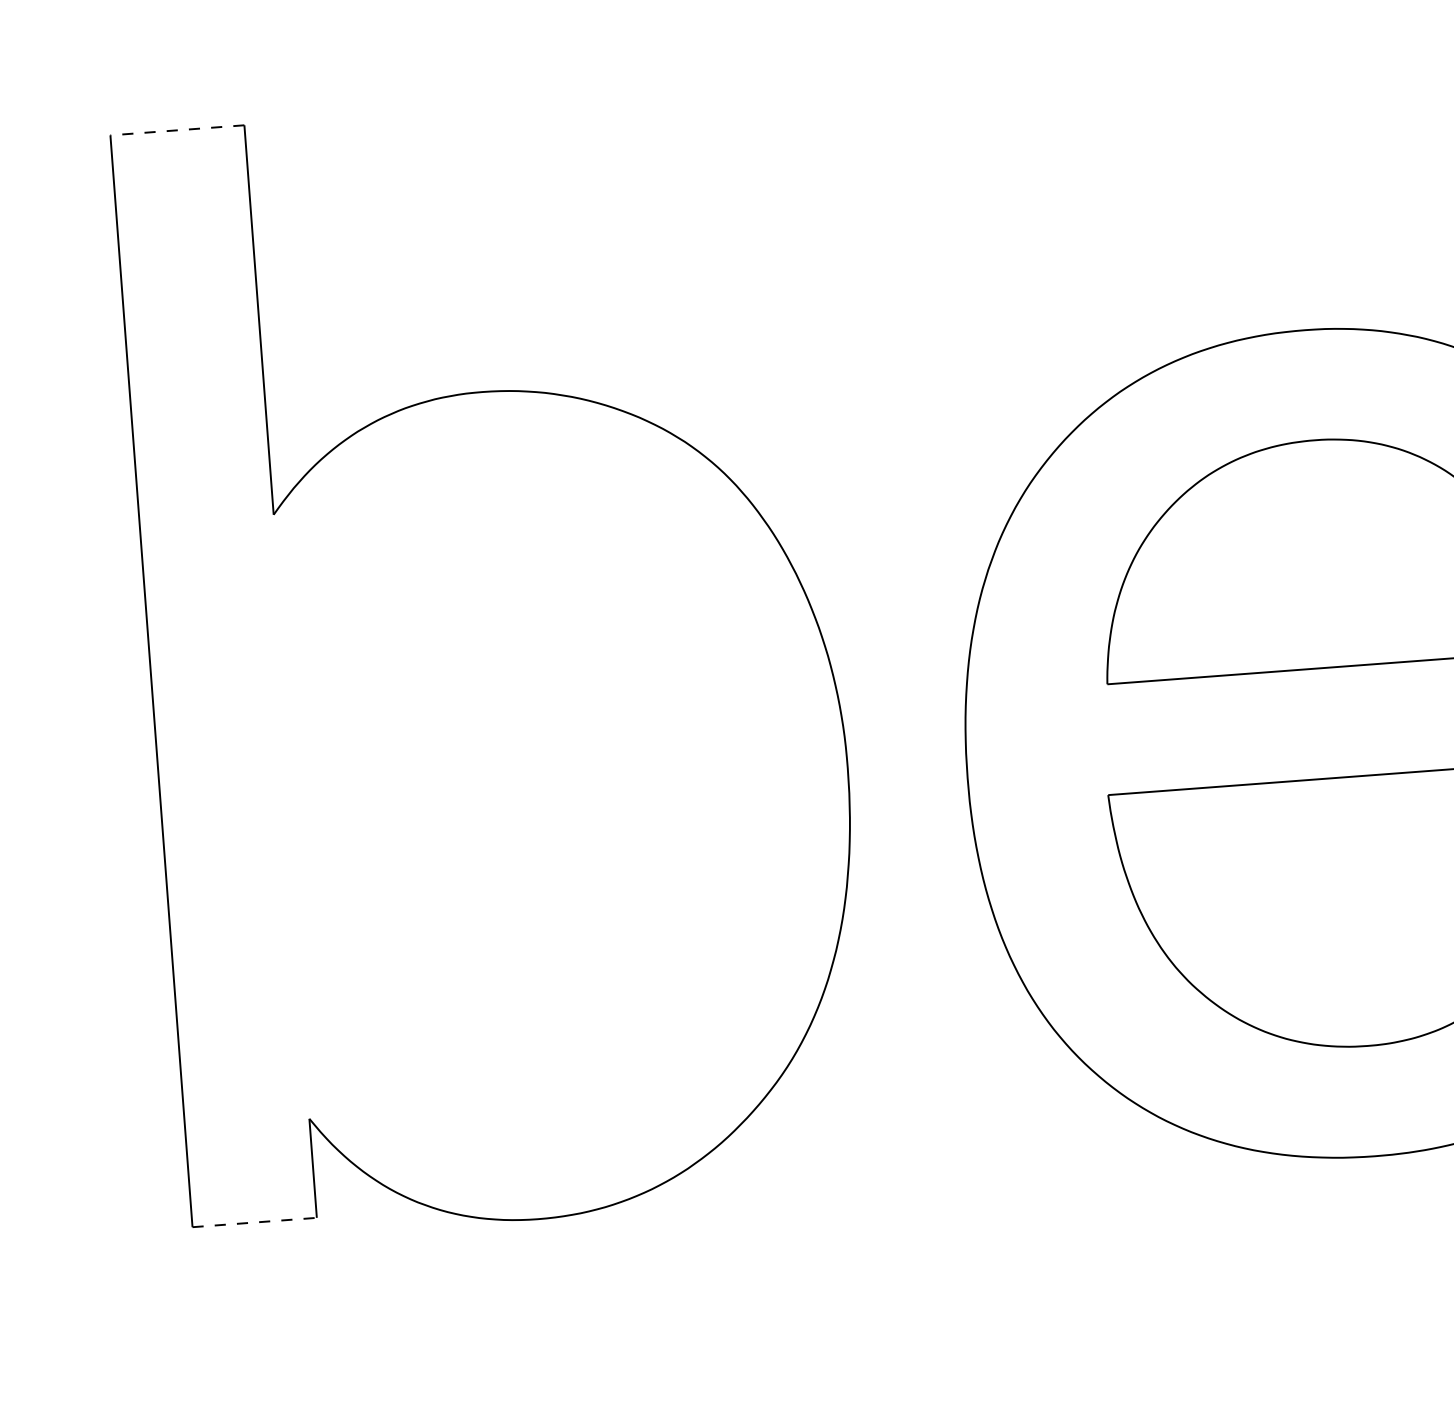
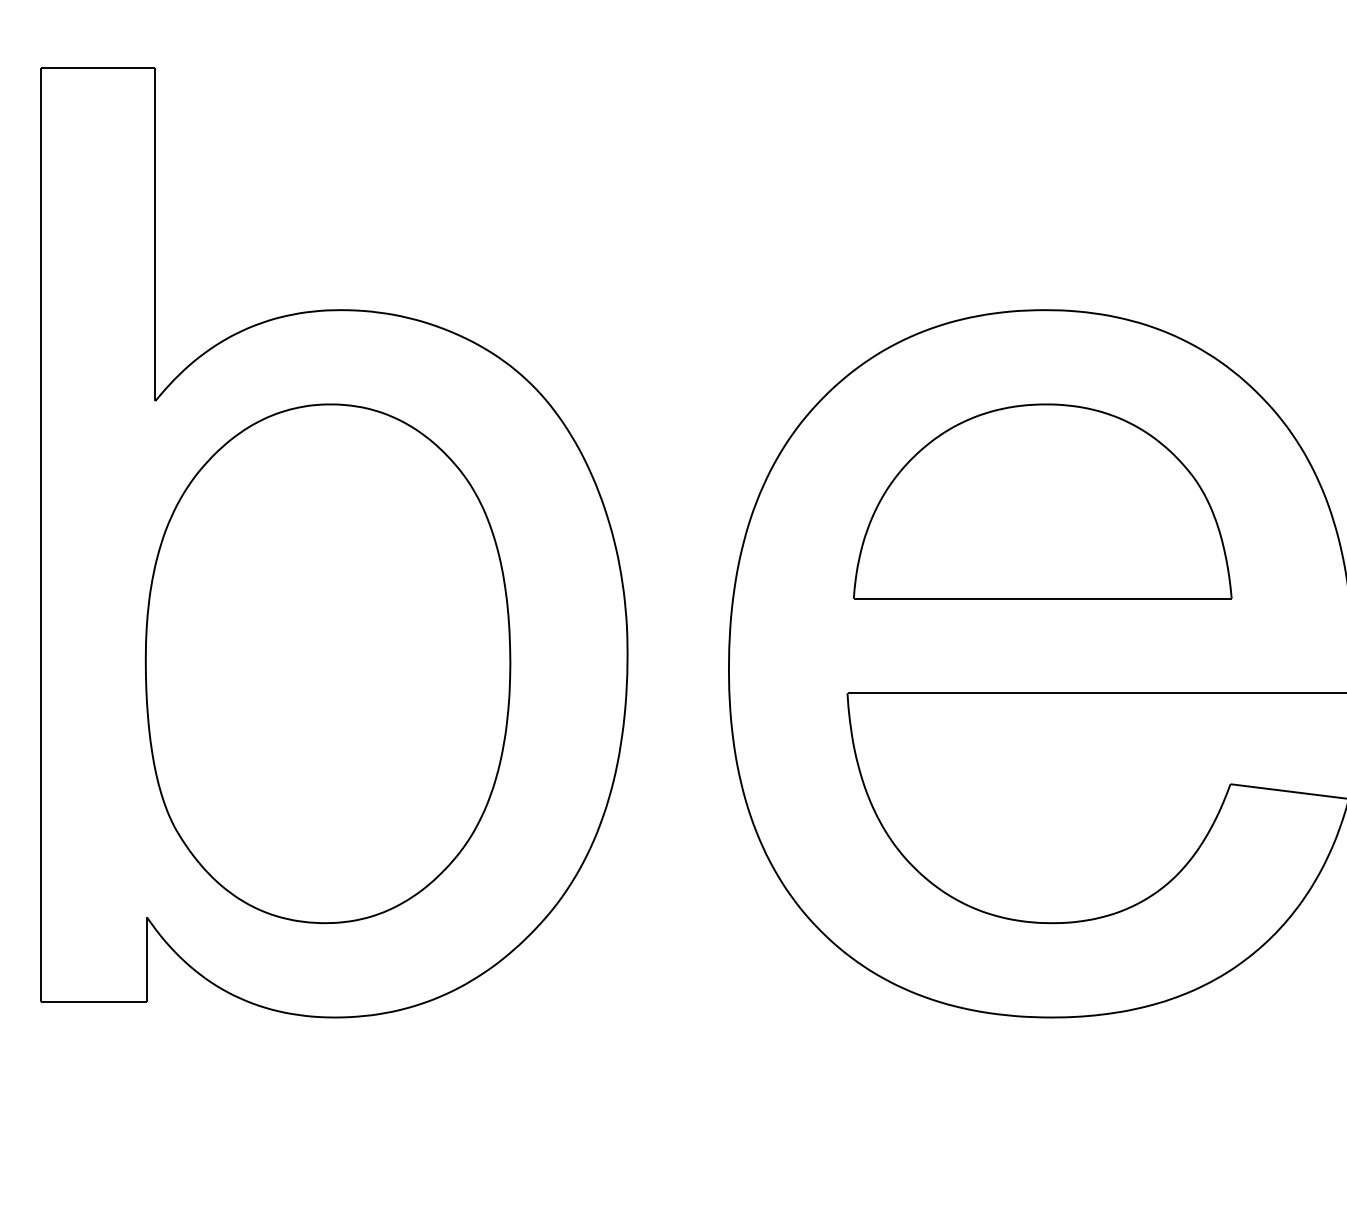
line: (176, 129) -> (97, 67), dashed -> solid
part: (497, 806) -> (327, 663), added
line: (255, 1222) -> (94, 1002), dashed -> solid

